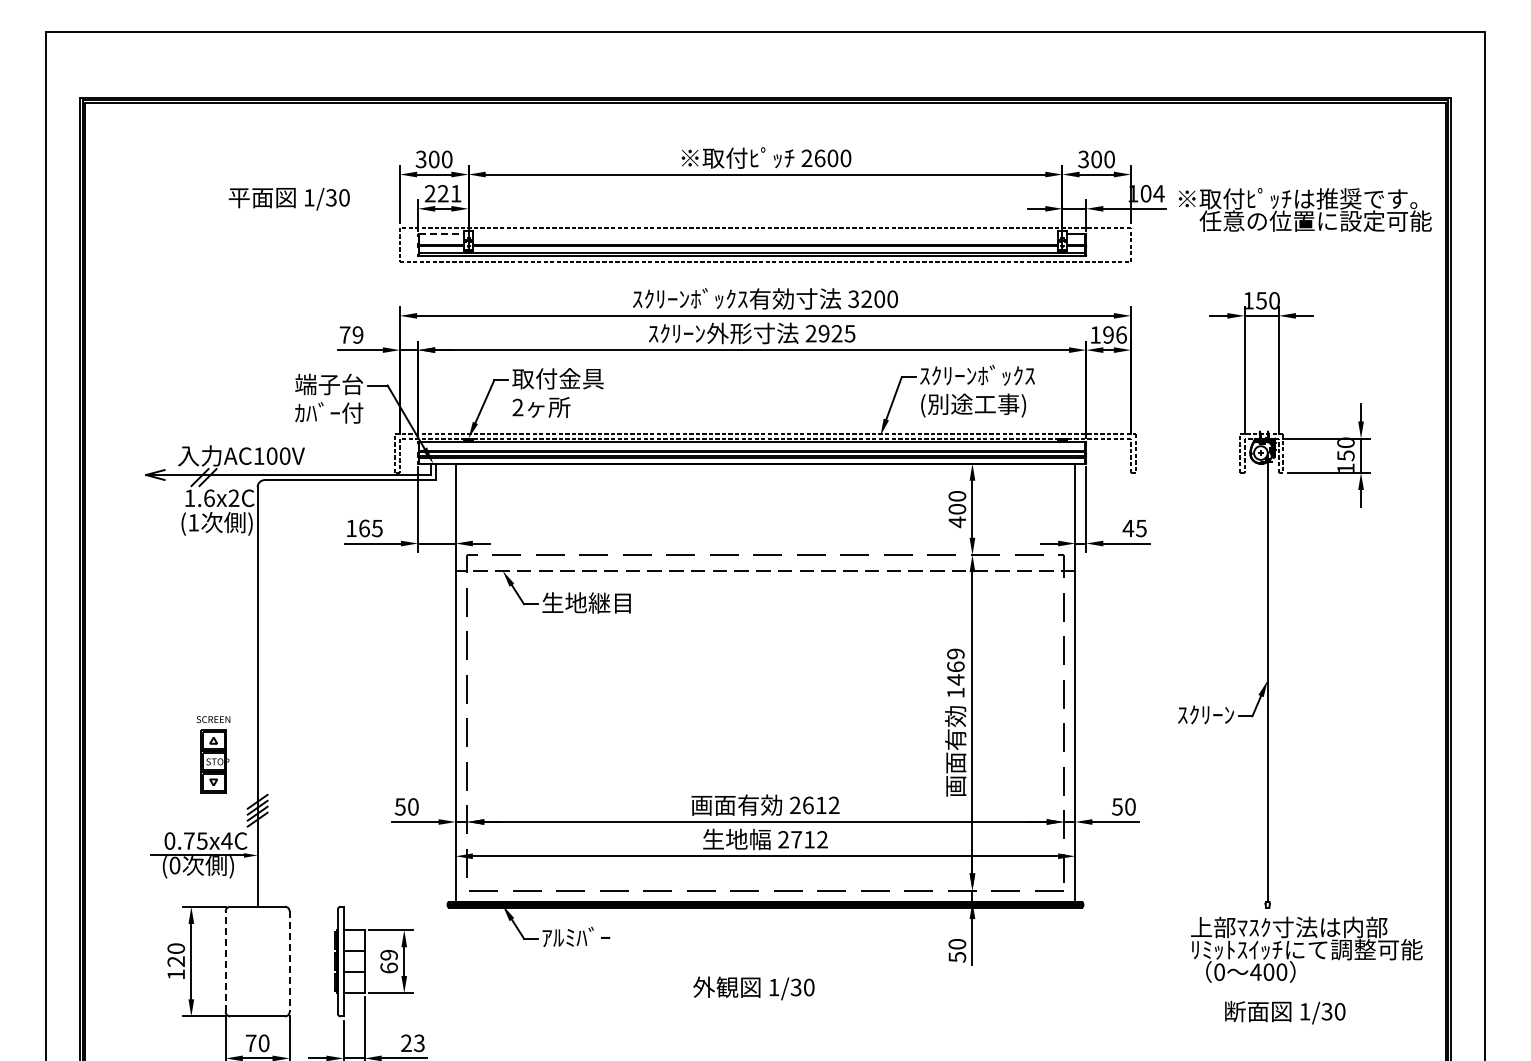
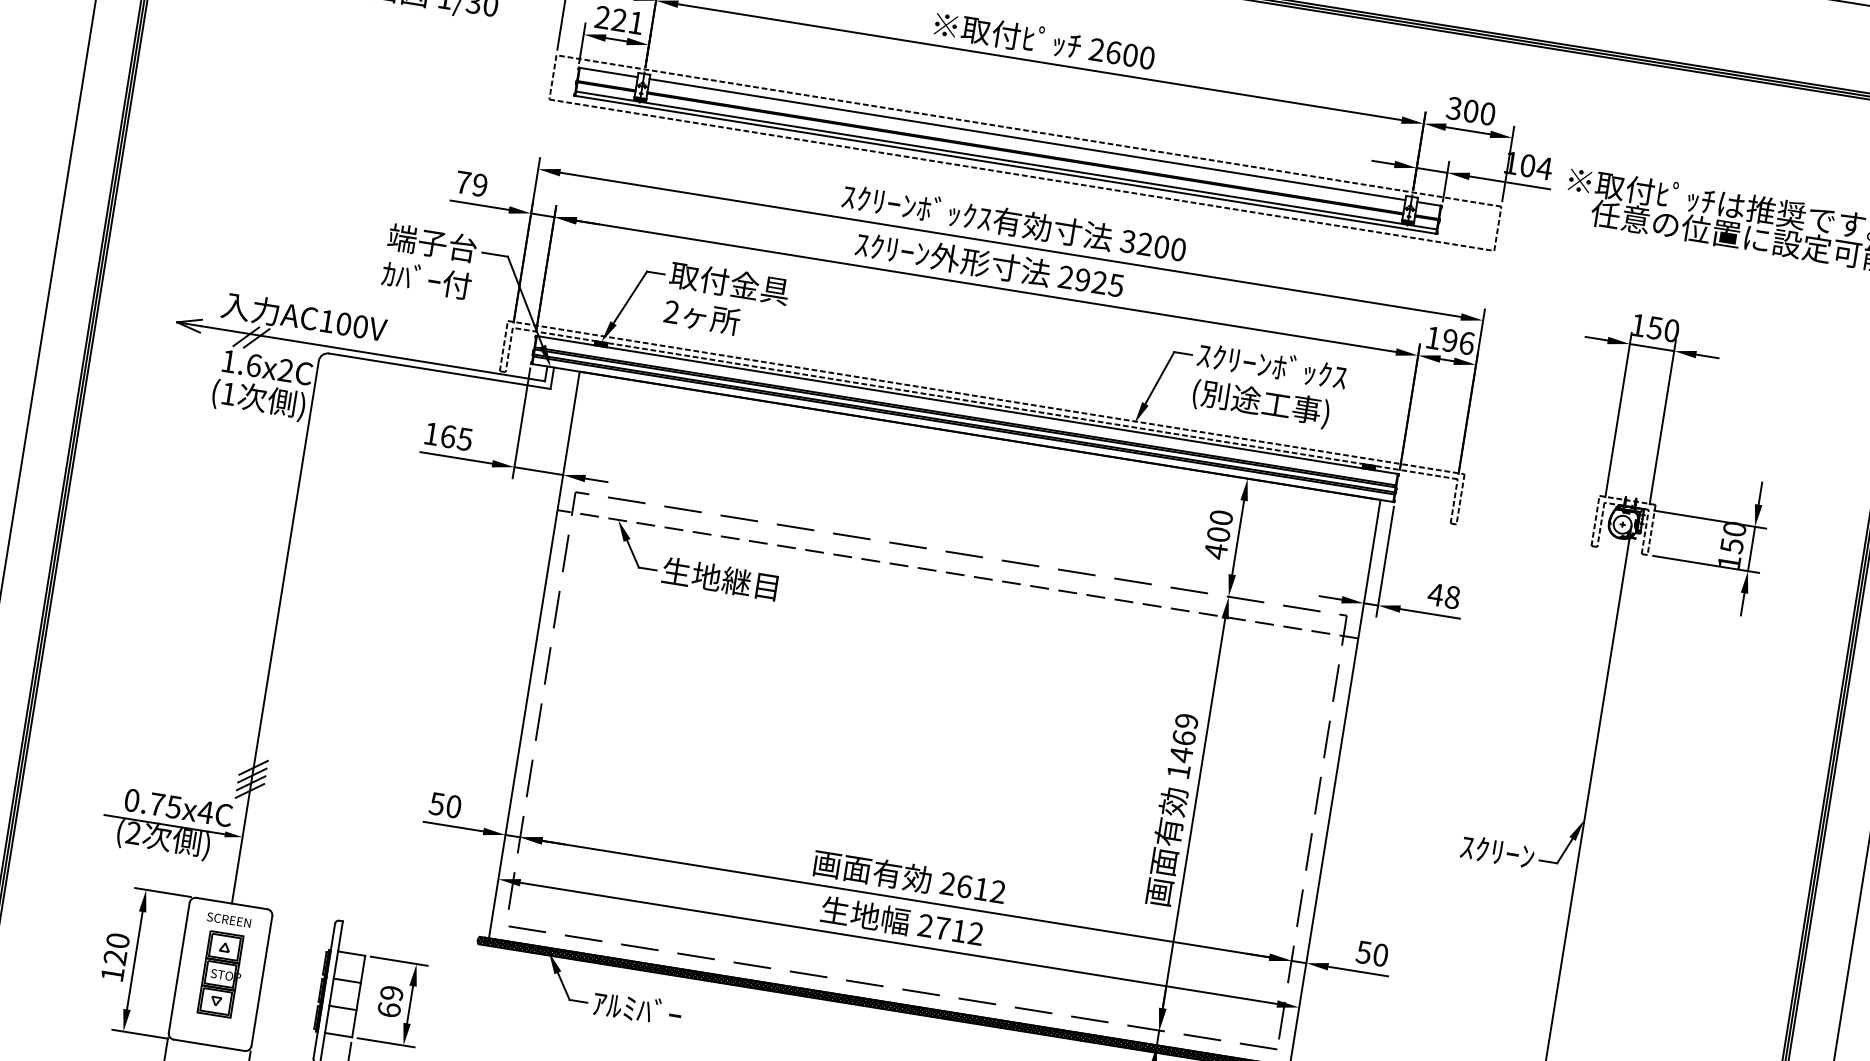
line: (442, 234) -> (610, 72), dashed -> solid
line: (765, 234) -> (1027, 139), added
text: (1141, 528) -> (1452, 597), 45 -> 48
part: (213, 754) -> (221, 965), moved
text: (174, 865) -> (132, 832), (0 -> (2
line: (225, 961) -> (179, 967), dashed -> solid
line: (289, 962) -> (261, 982), dashed -> solid

